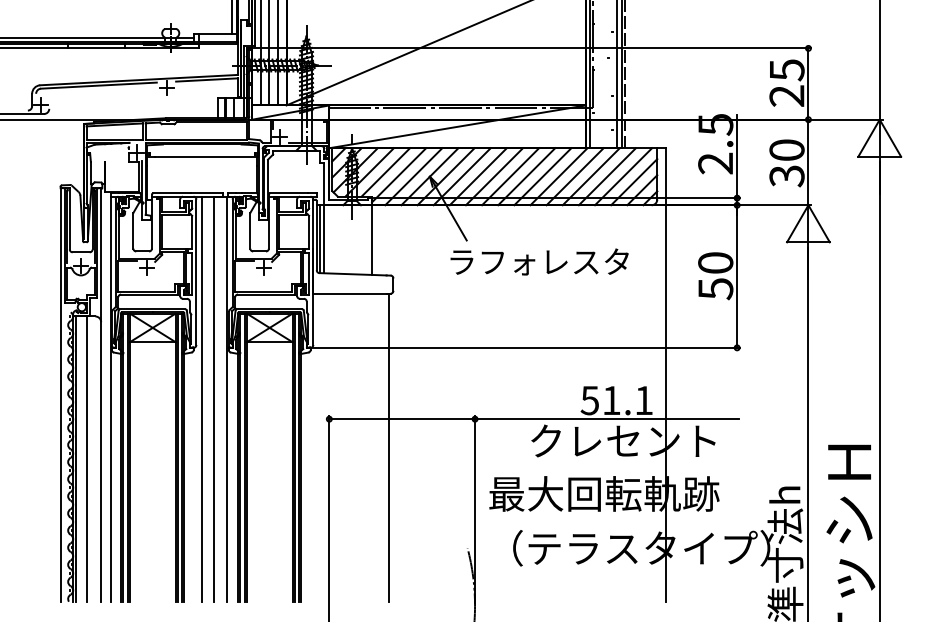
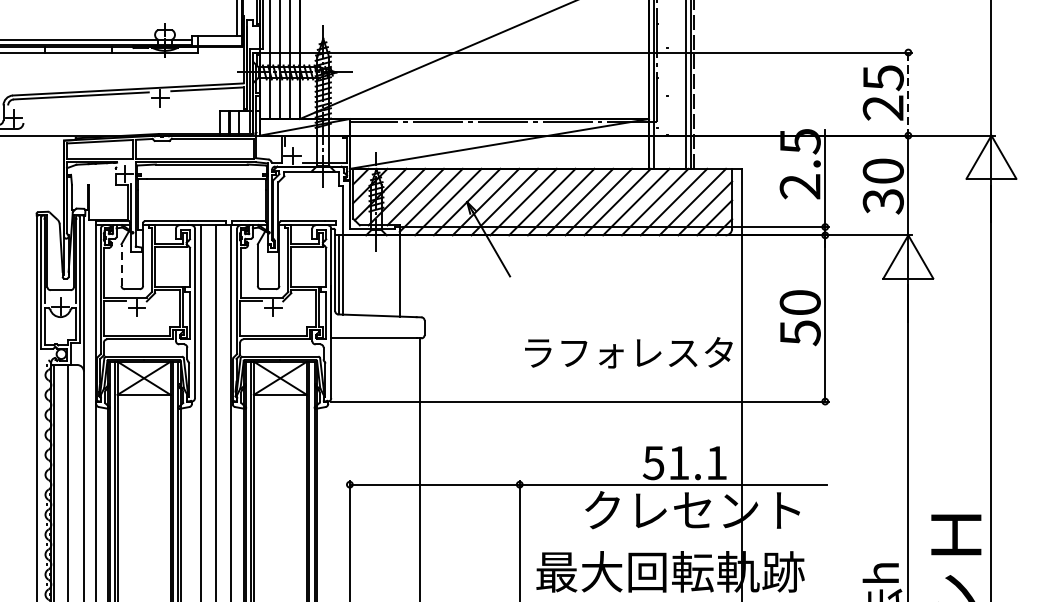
line: (808, 84) -> (908, 94), solid -> dashed
line: (133, 230) -> (121, 264), solid -> dashed
text: (539, 261) -> (628, 352), moved

